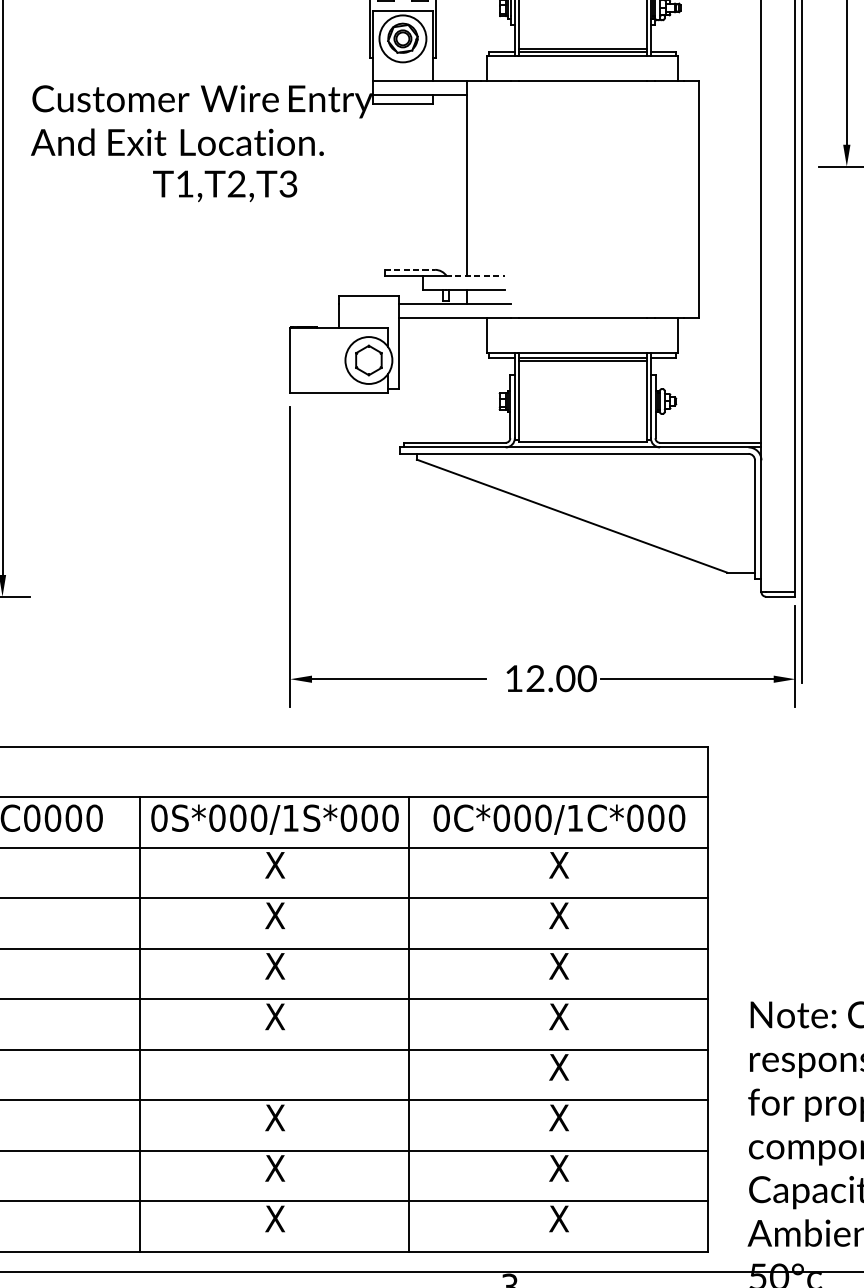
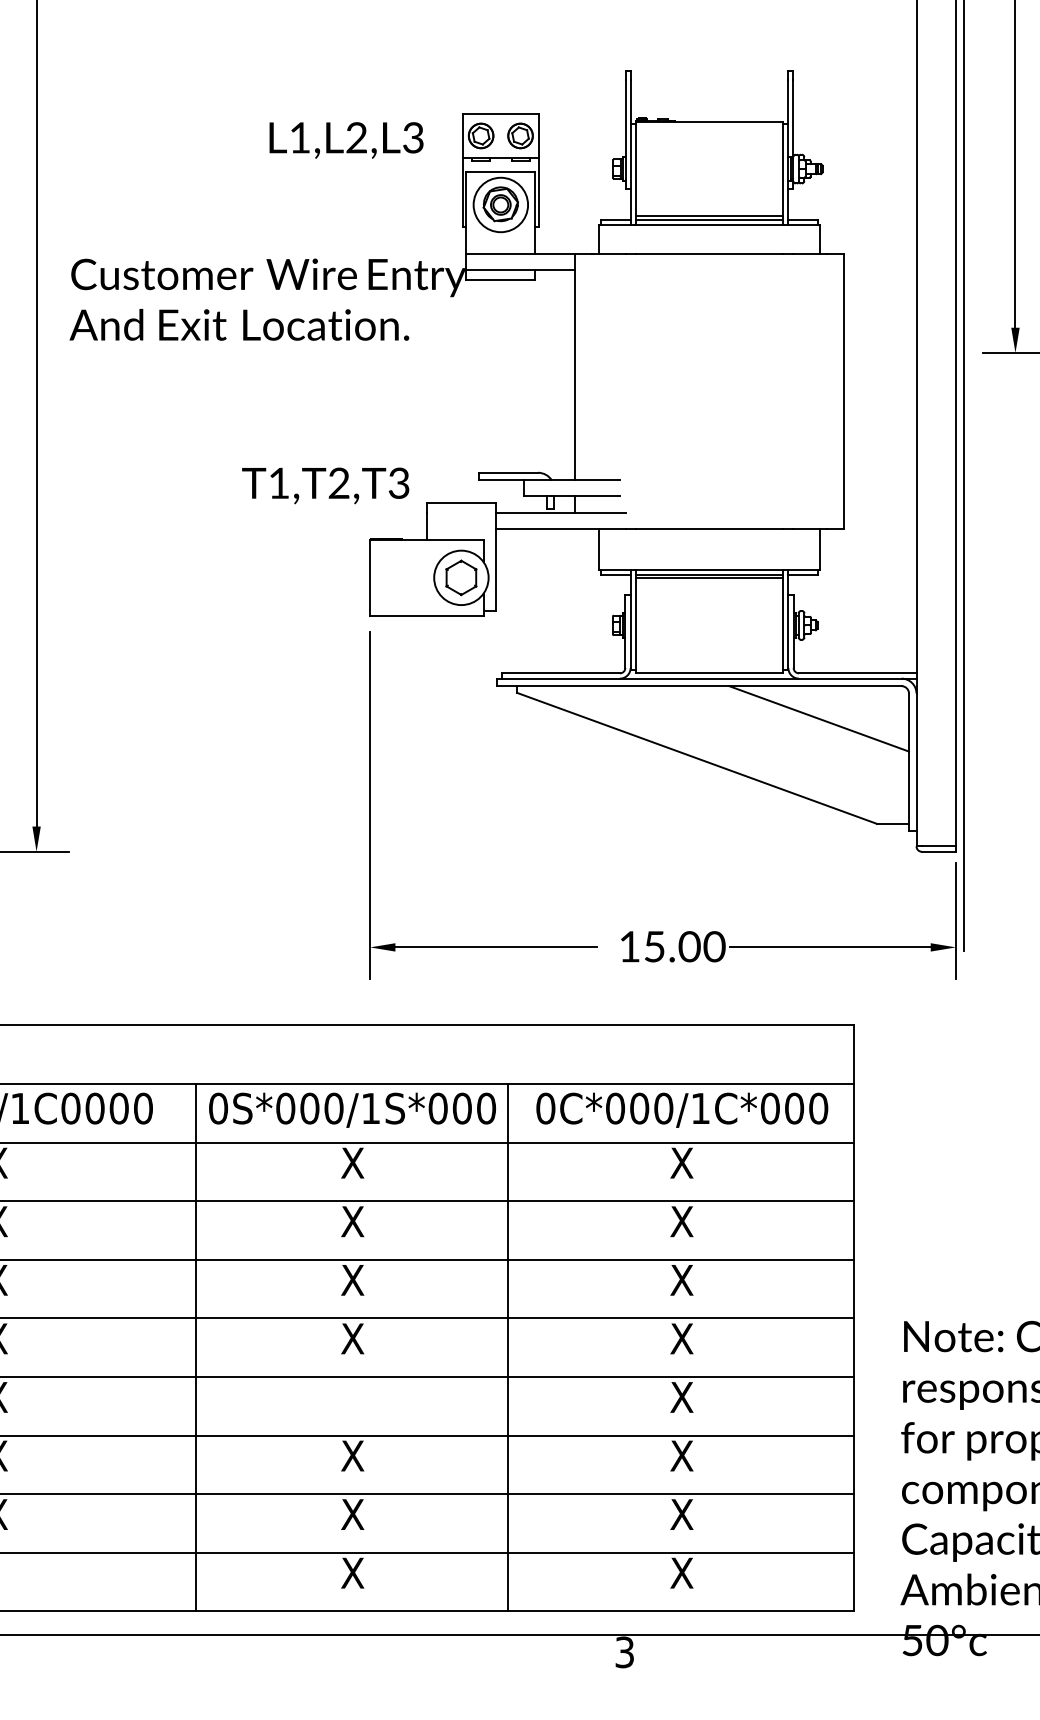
text: (224, 185) -> (325, 485), moved
line: (410, 269) -> (509, 472), dashed -> solid
line: (475, 276) -> (585, 480), dashed -> solid
line: (677, 481) -> (819, 718), added
text: (535, 678) -> (654, 946), 12.00 -> 15.00

